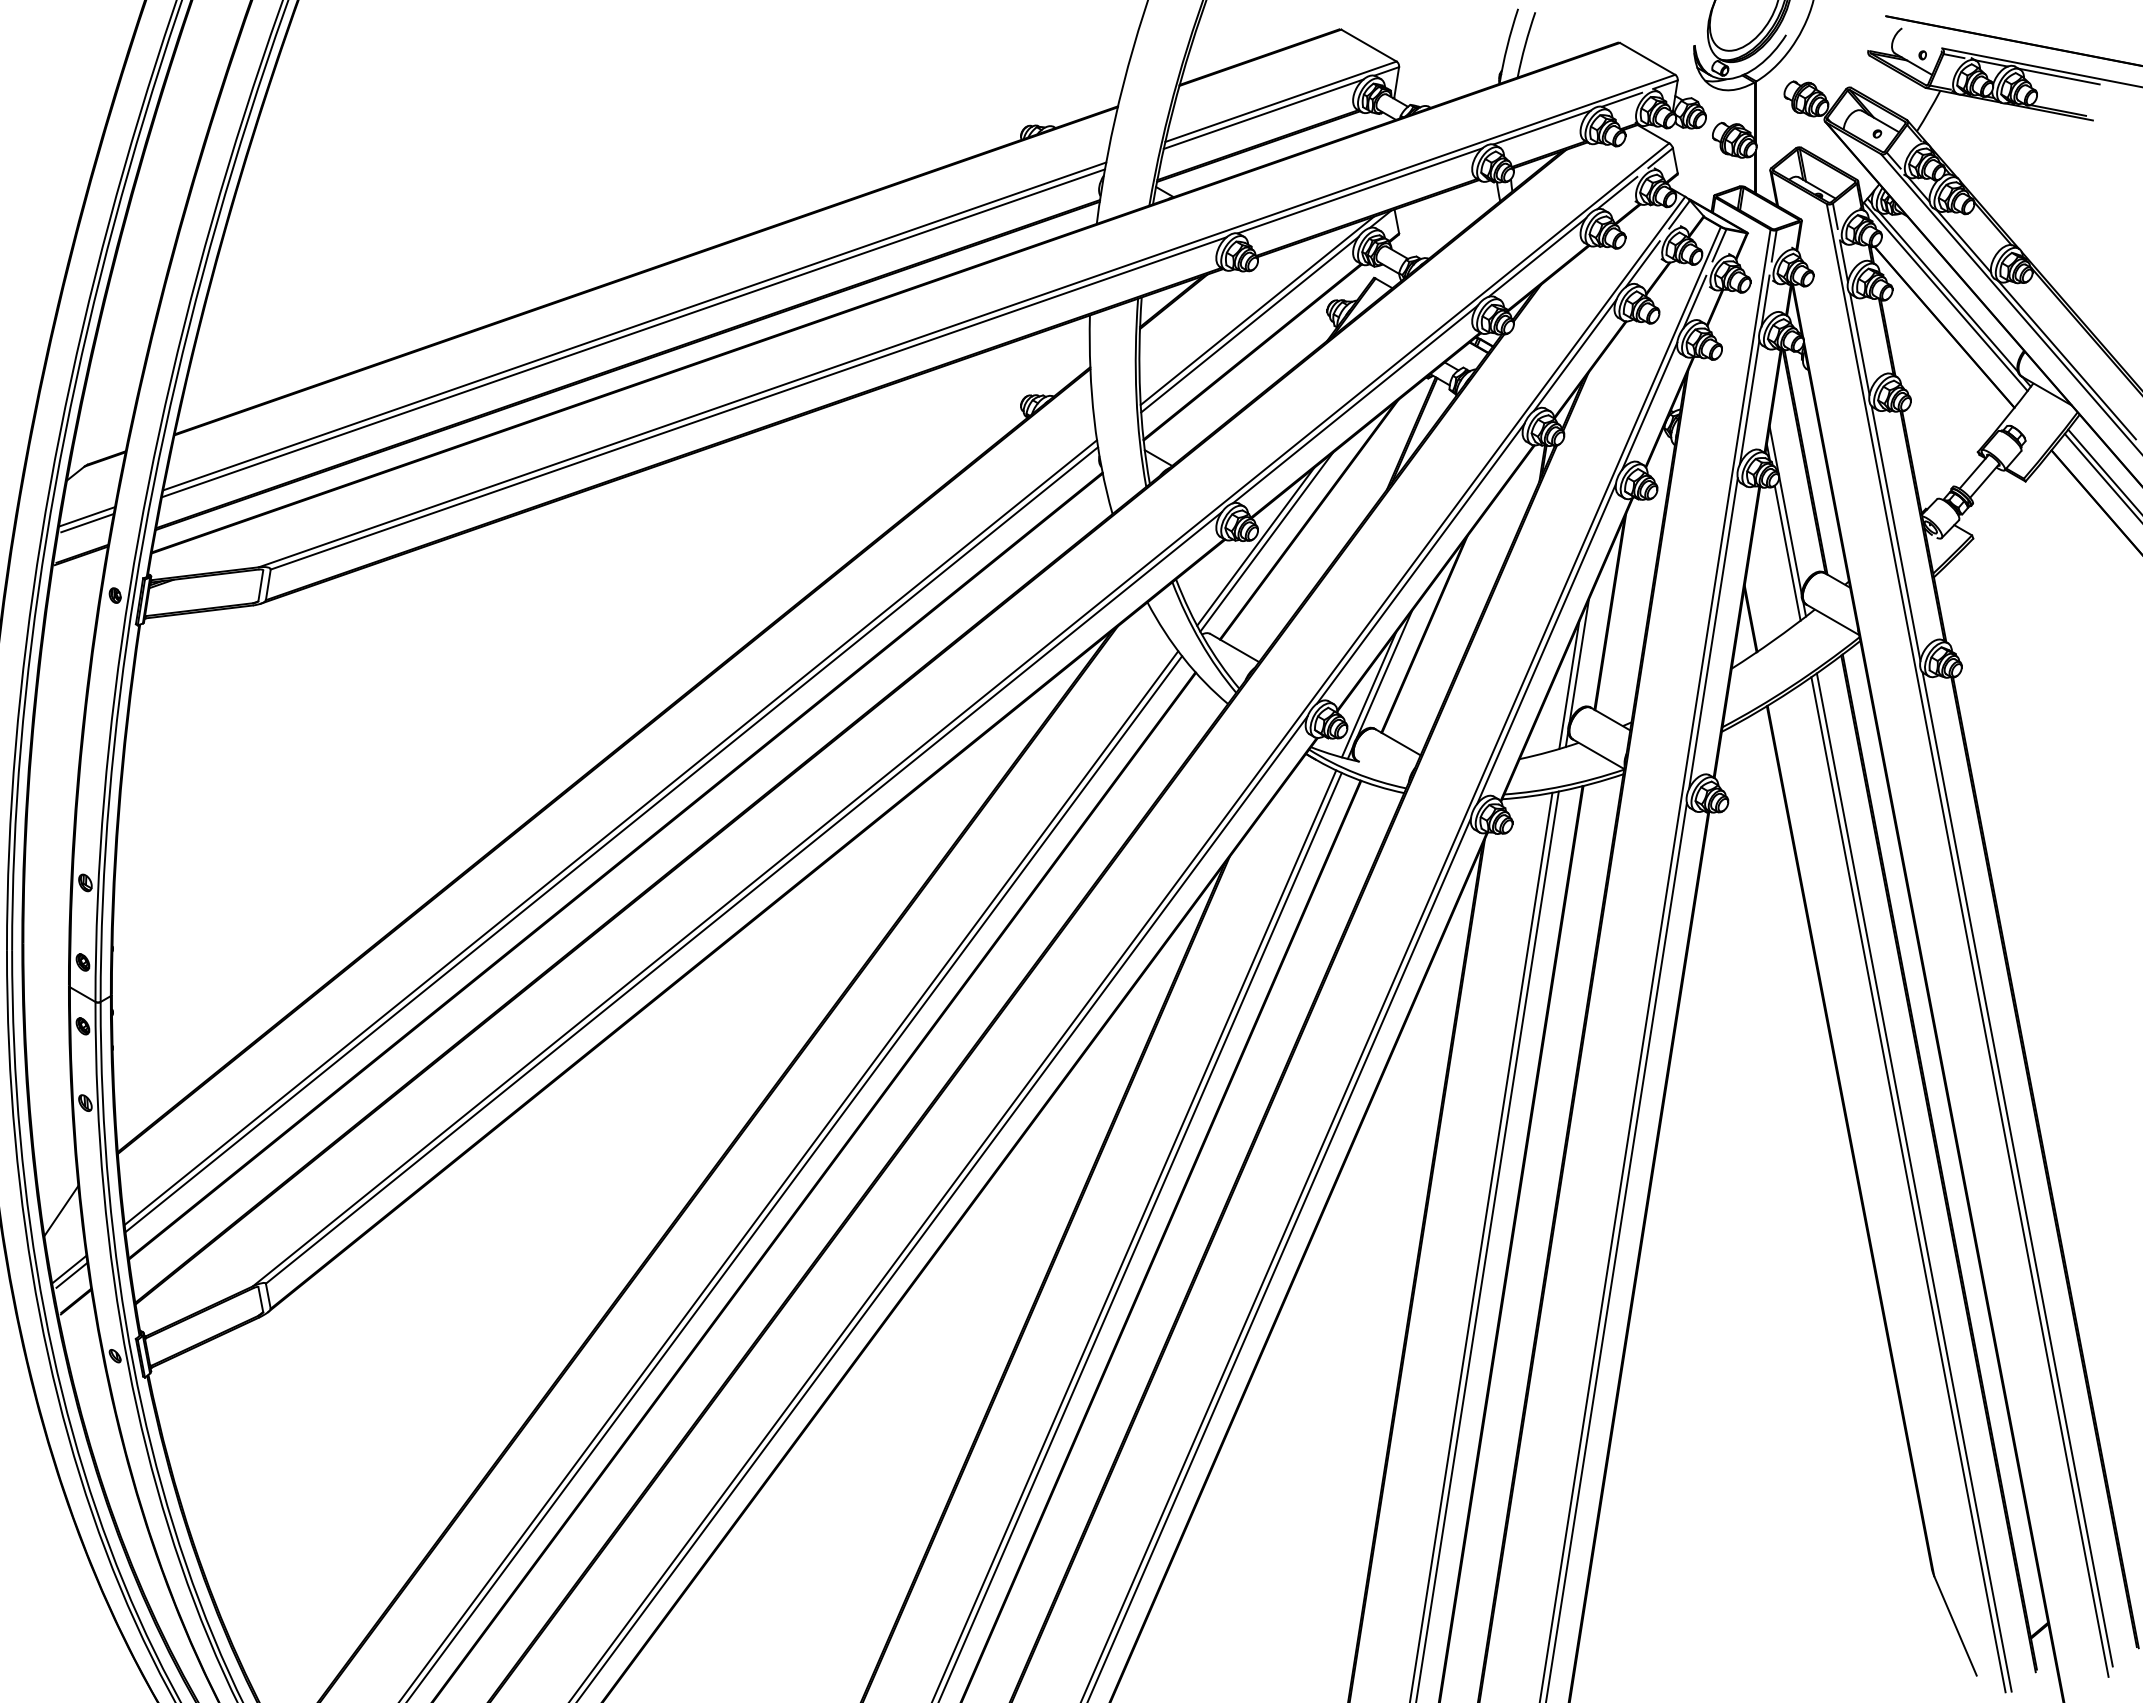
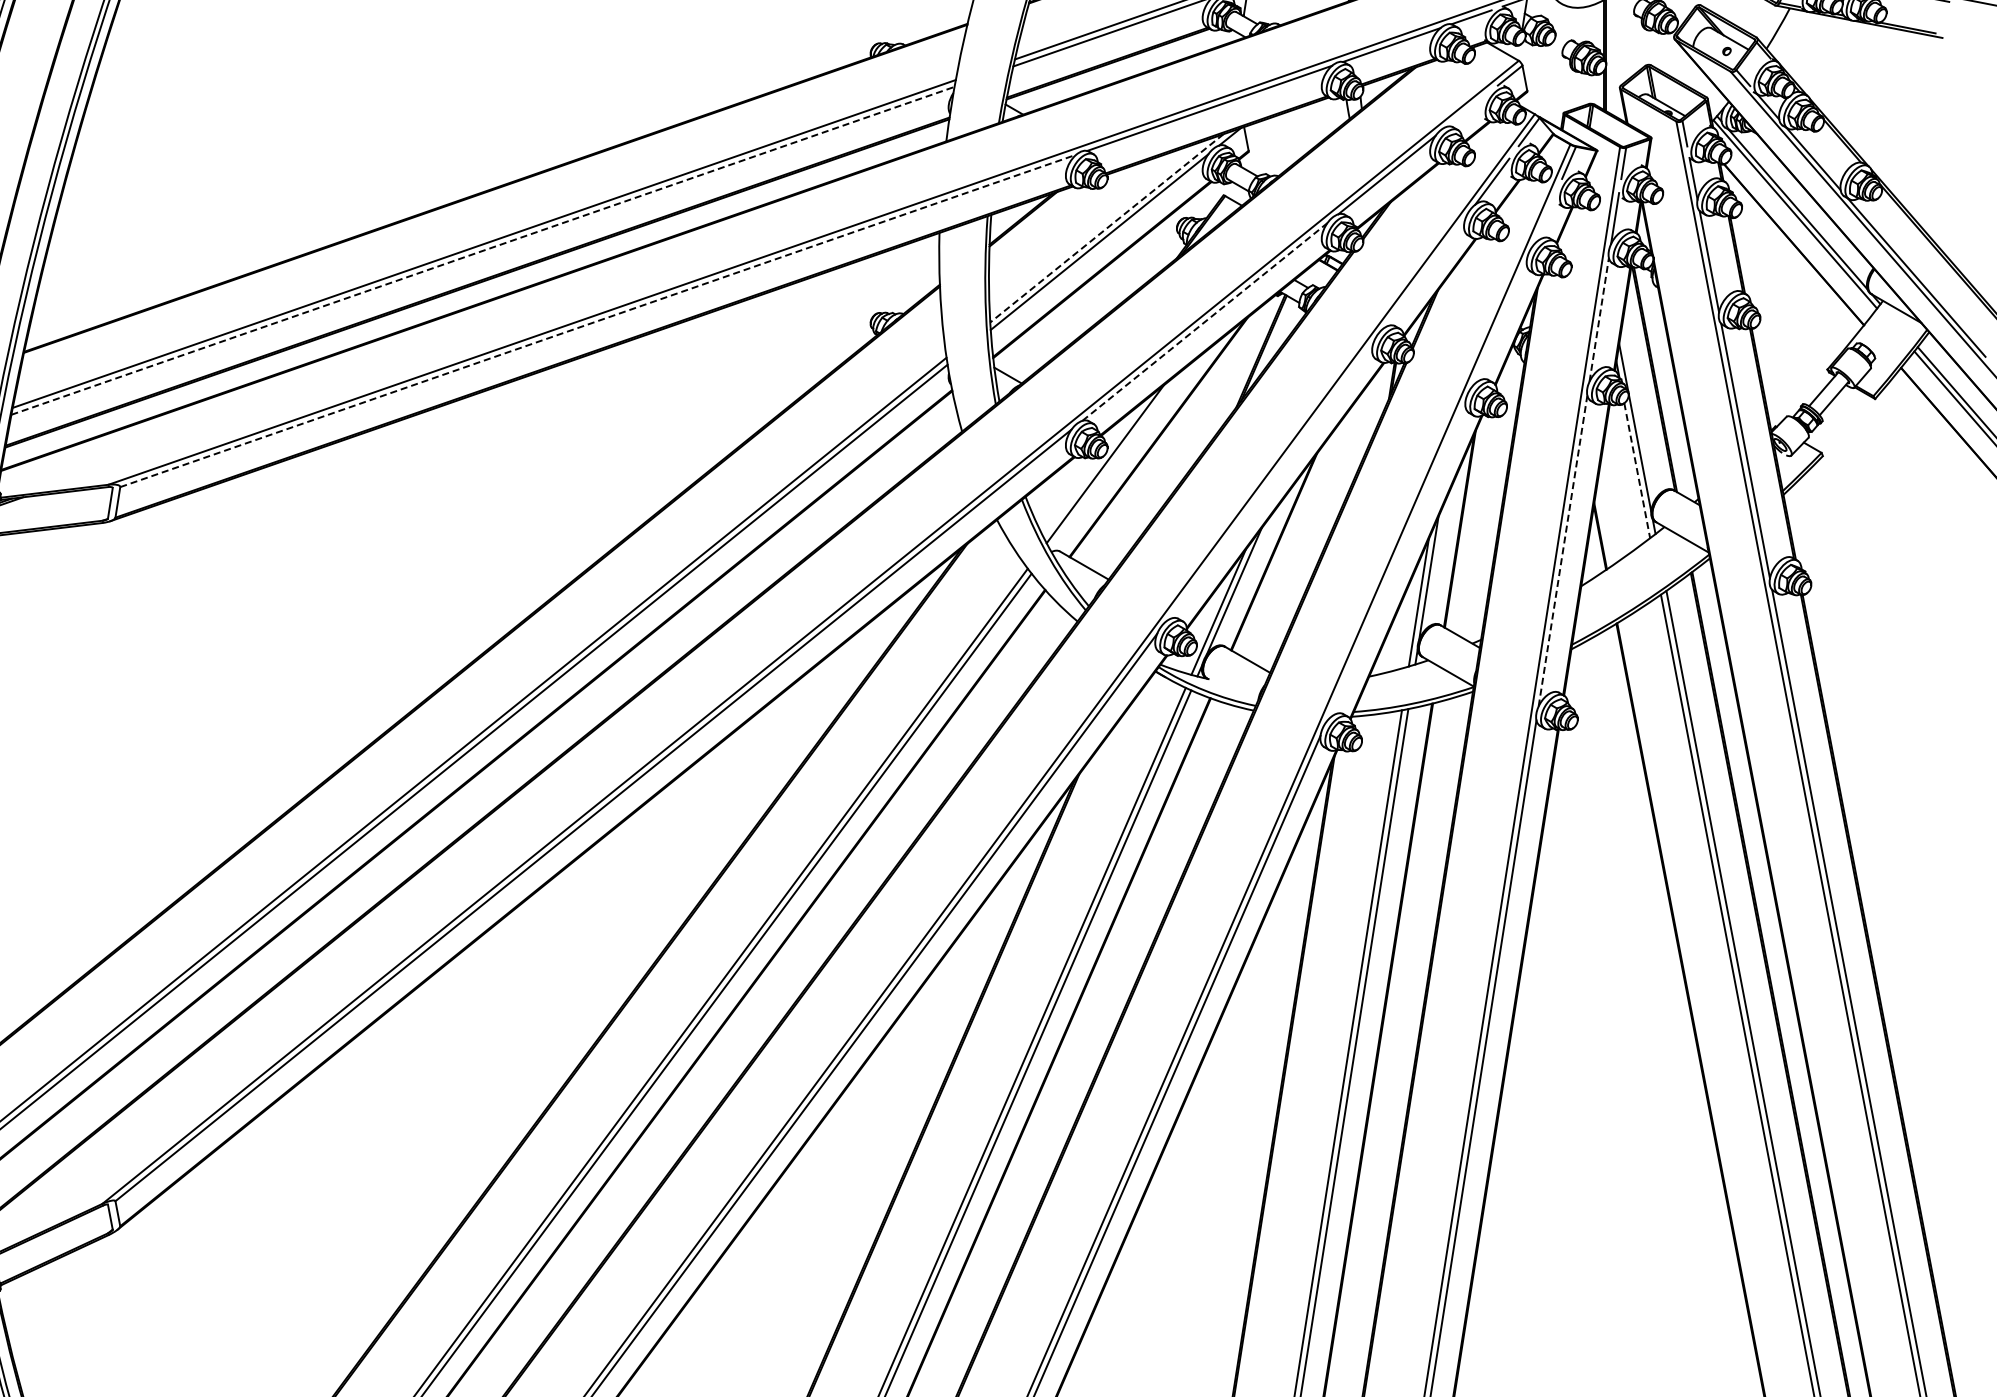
line: (1617, 192) -> (1467, 110), removed
line: (1694, 301) -> (1544, 219), removed
line: (1257, 310) -> (1107, 228), solid -> dashed
line: (633, 333) -> (483, 251), solid -> dashed
line: (1574, 355) -> (1424, 273), removed
line: (1749, 402) -> (1599, 320), solid -> dashed
line: (749, 403) -> (599, 321), solid -> dashed
line: (1355, 404) -> (1205, 322), solid -> dashed
line: (1649, 405) -> (1499, 323), removed
line: (1266, 541) -> (1116, 459), removed
line: (1787, 553) -> (1637, 471), solid -> dashed
line: (1420, 563) -> (1270, 481), removed
line: (1713, 633) -> (1563, 551), solid -> dashed
line: (1546, 643) -> (1396, 561), removed

